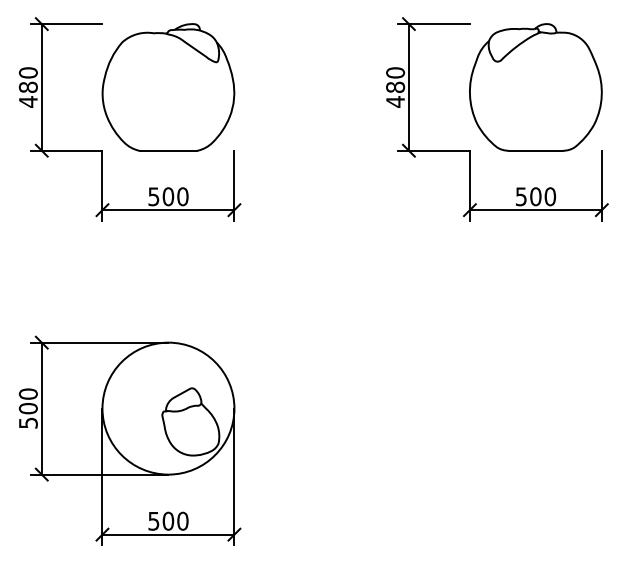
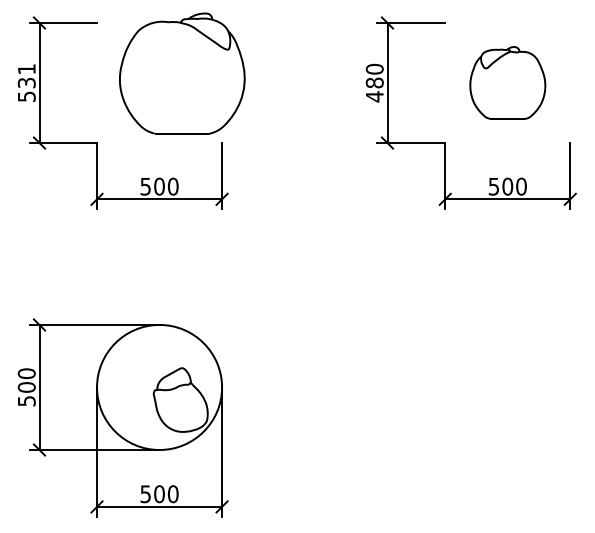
text: (27, 87) -> (25, 83), 480 -> 531
part: (168, 87) -> (182, 73), moved
part: (535, 87) -> (507, 83), size x0.6

